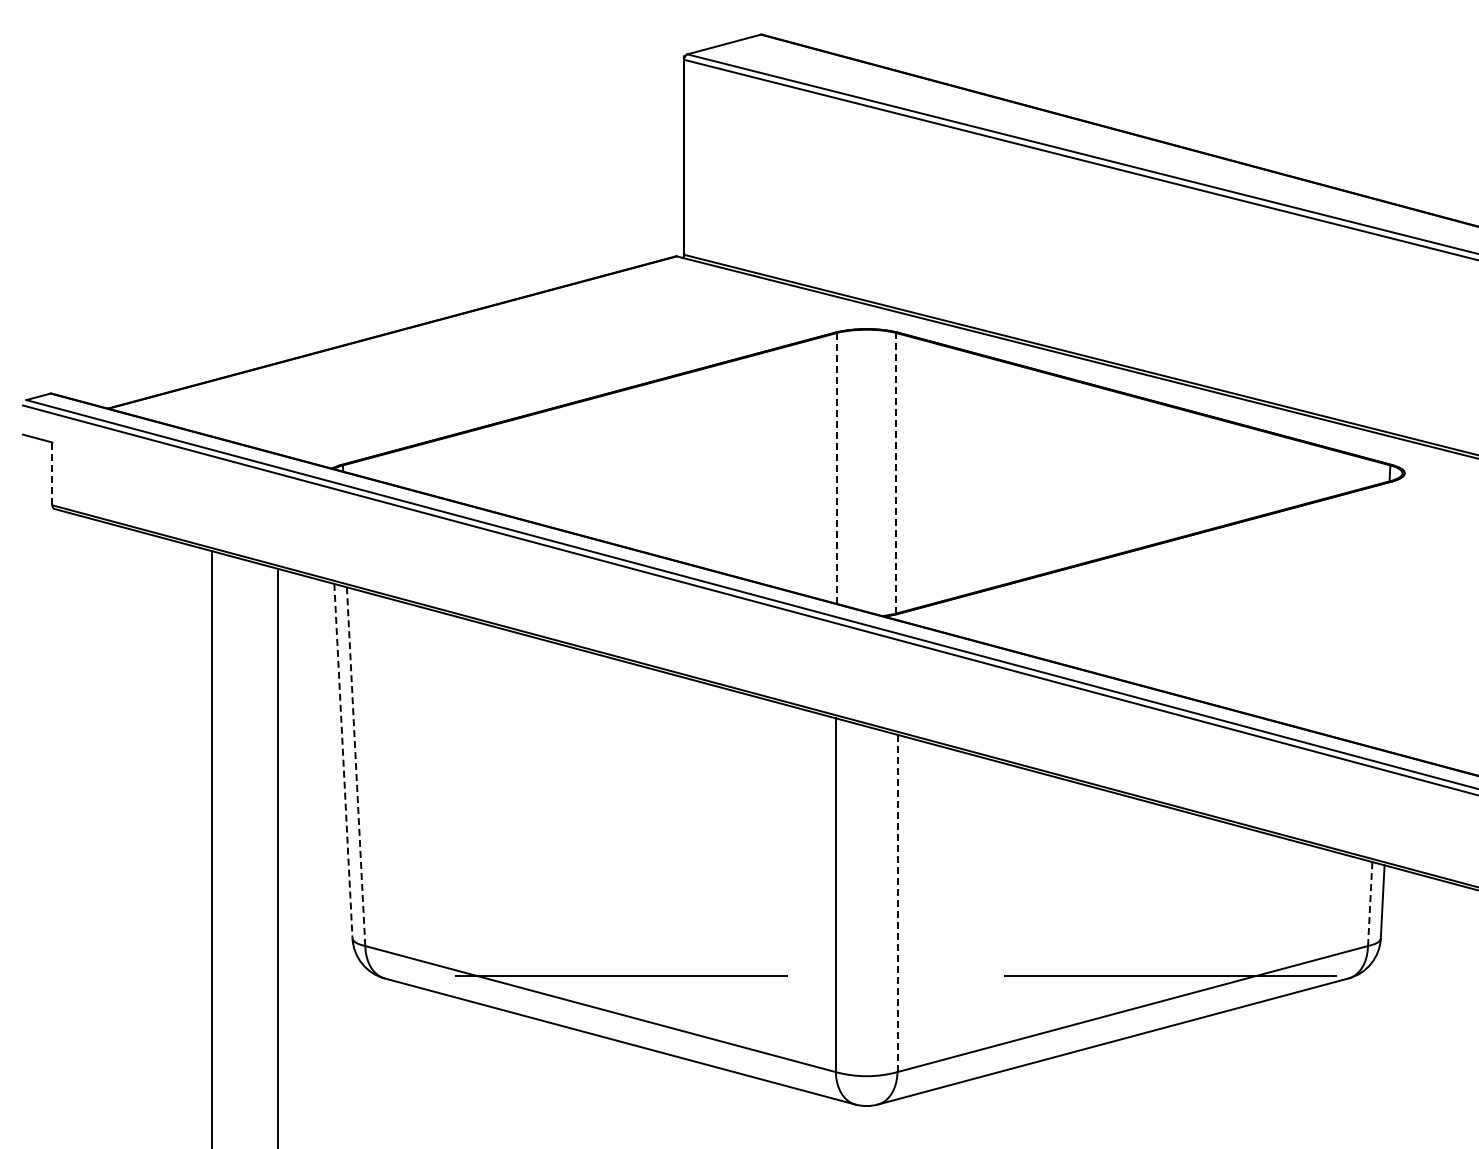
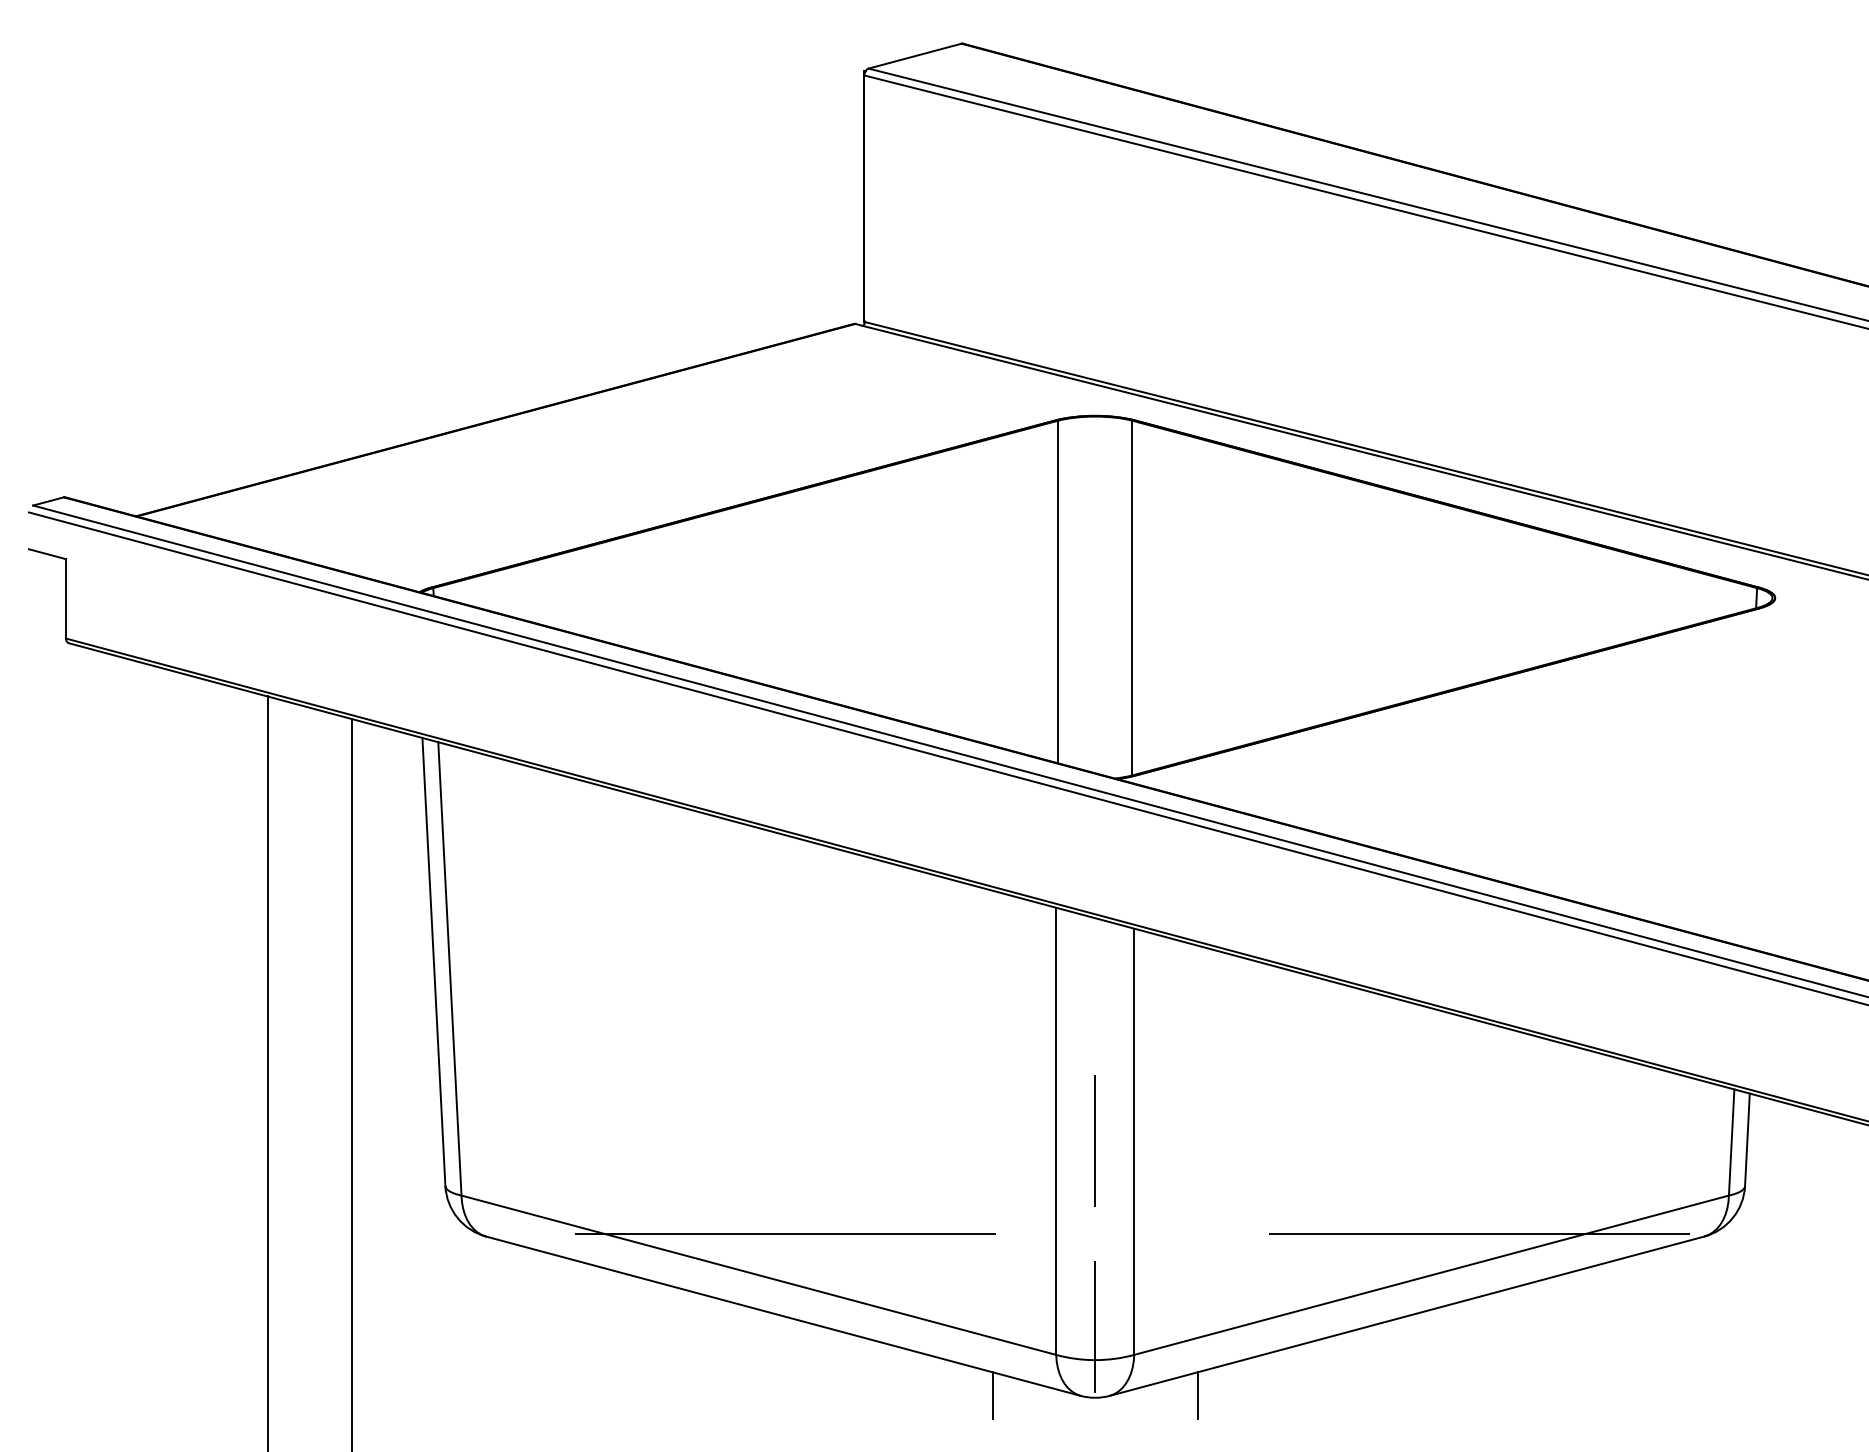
line: (837, 468) -> (1058, 592), dashed -> solid
line: (896, 472) -> (1132, 597), dashed -> solid
line: (52, 473) -> (66, 598), dashed -> solid
line: (343, 761) -> (433, 962), dashed -> solid
line: (356, 766) -> (450, 968), dashed -> solid
line: (866, 902) -> (1095, 1140), added
line: (897, 903) -> (1134, 1141), dashed -> solid
line: (1370, 903) -> (1732, 1141), dashed -> solid
line: (866, 1049) -> (1095, 1326), added
line: (785, 1103) -> (992, 1394), added
line: (947, 1103) -> (1197, 1394), added

